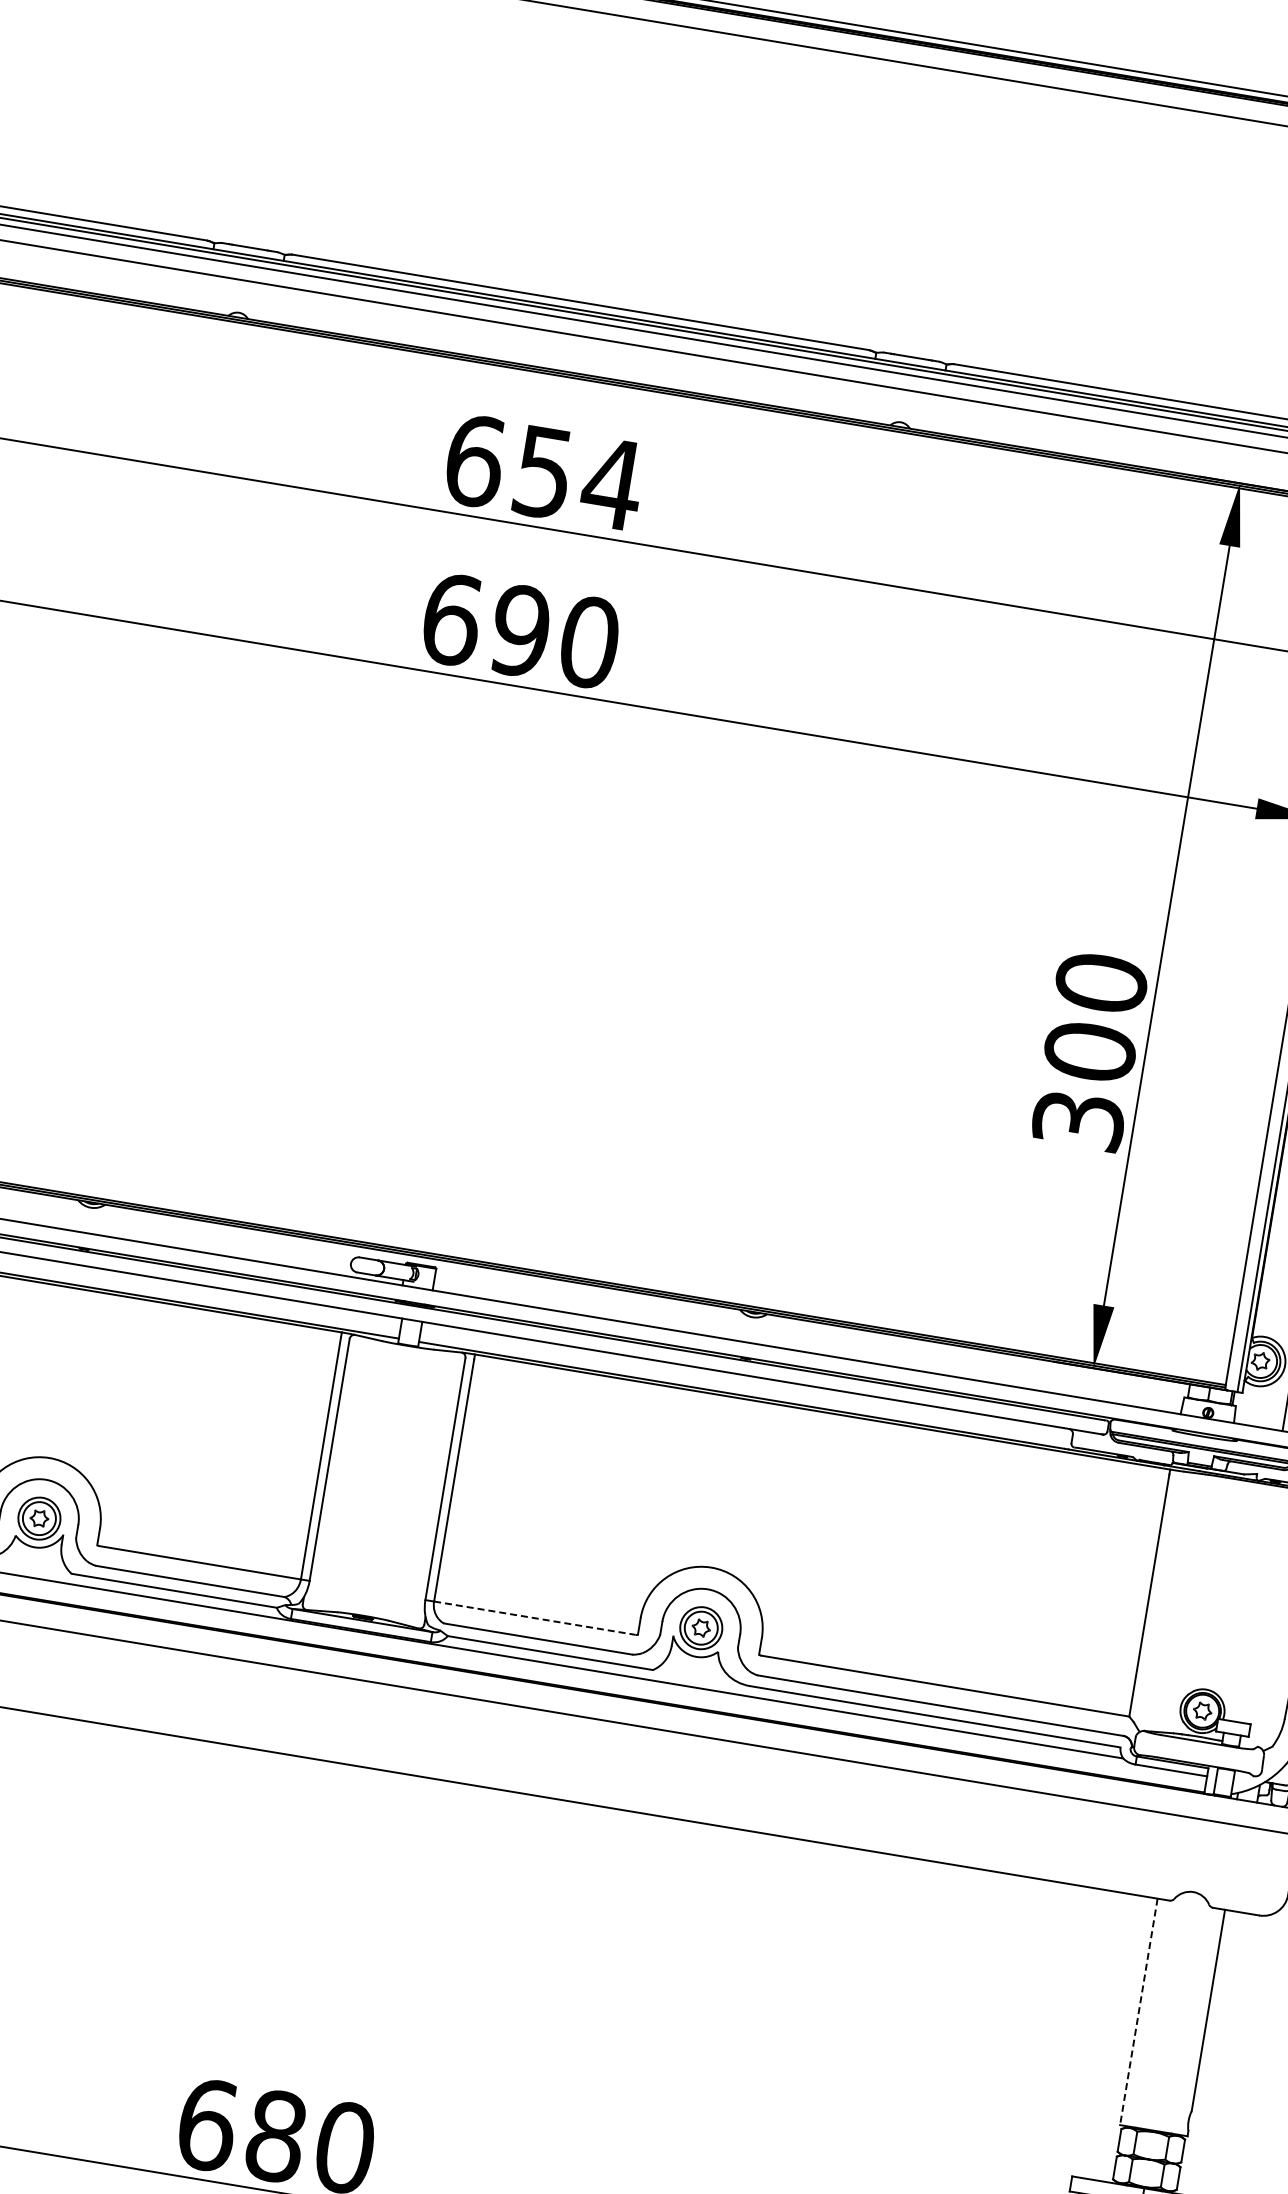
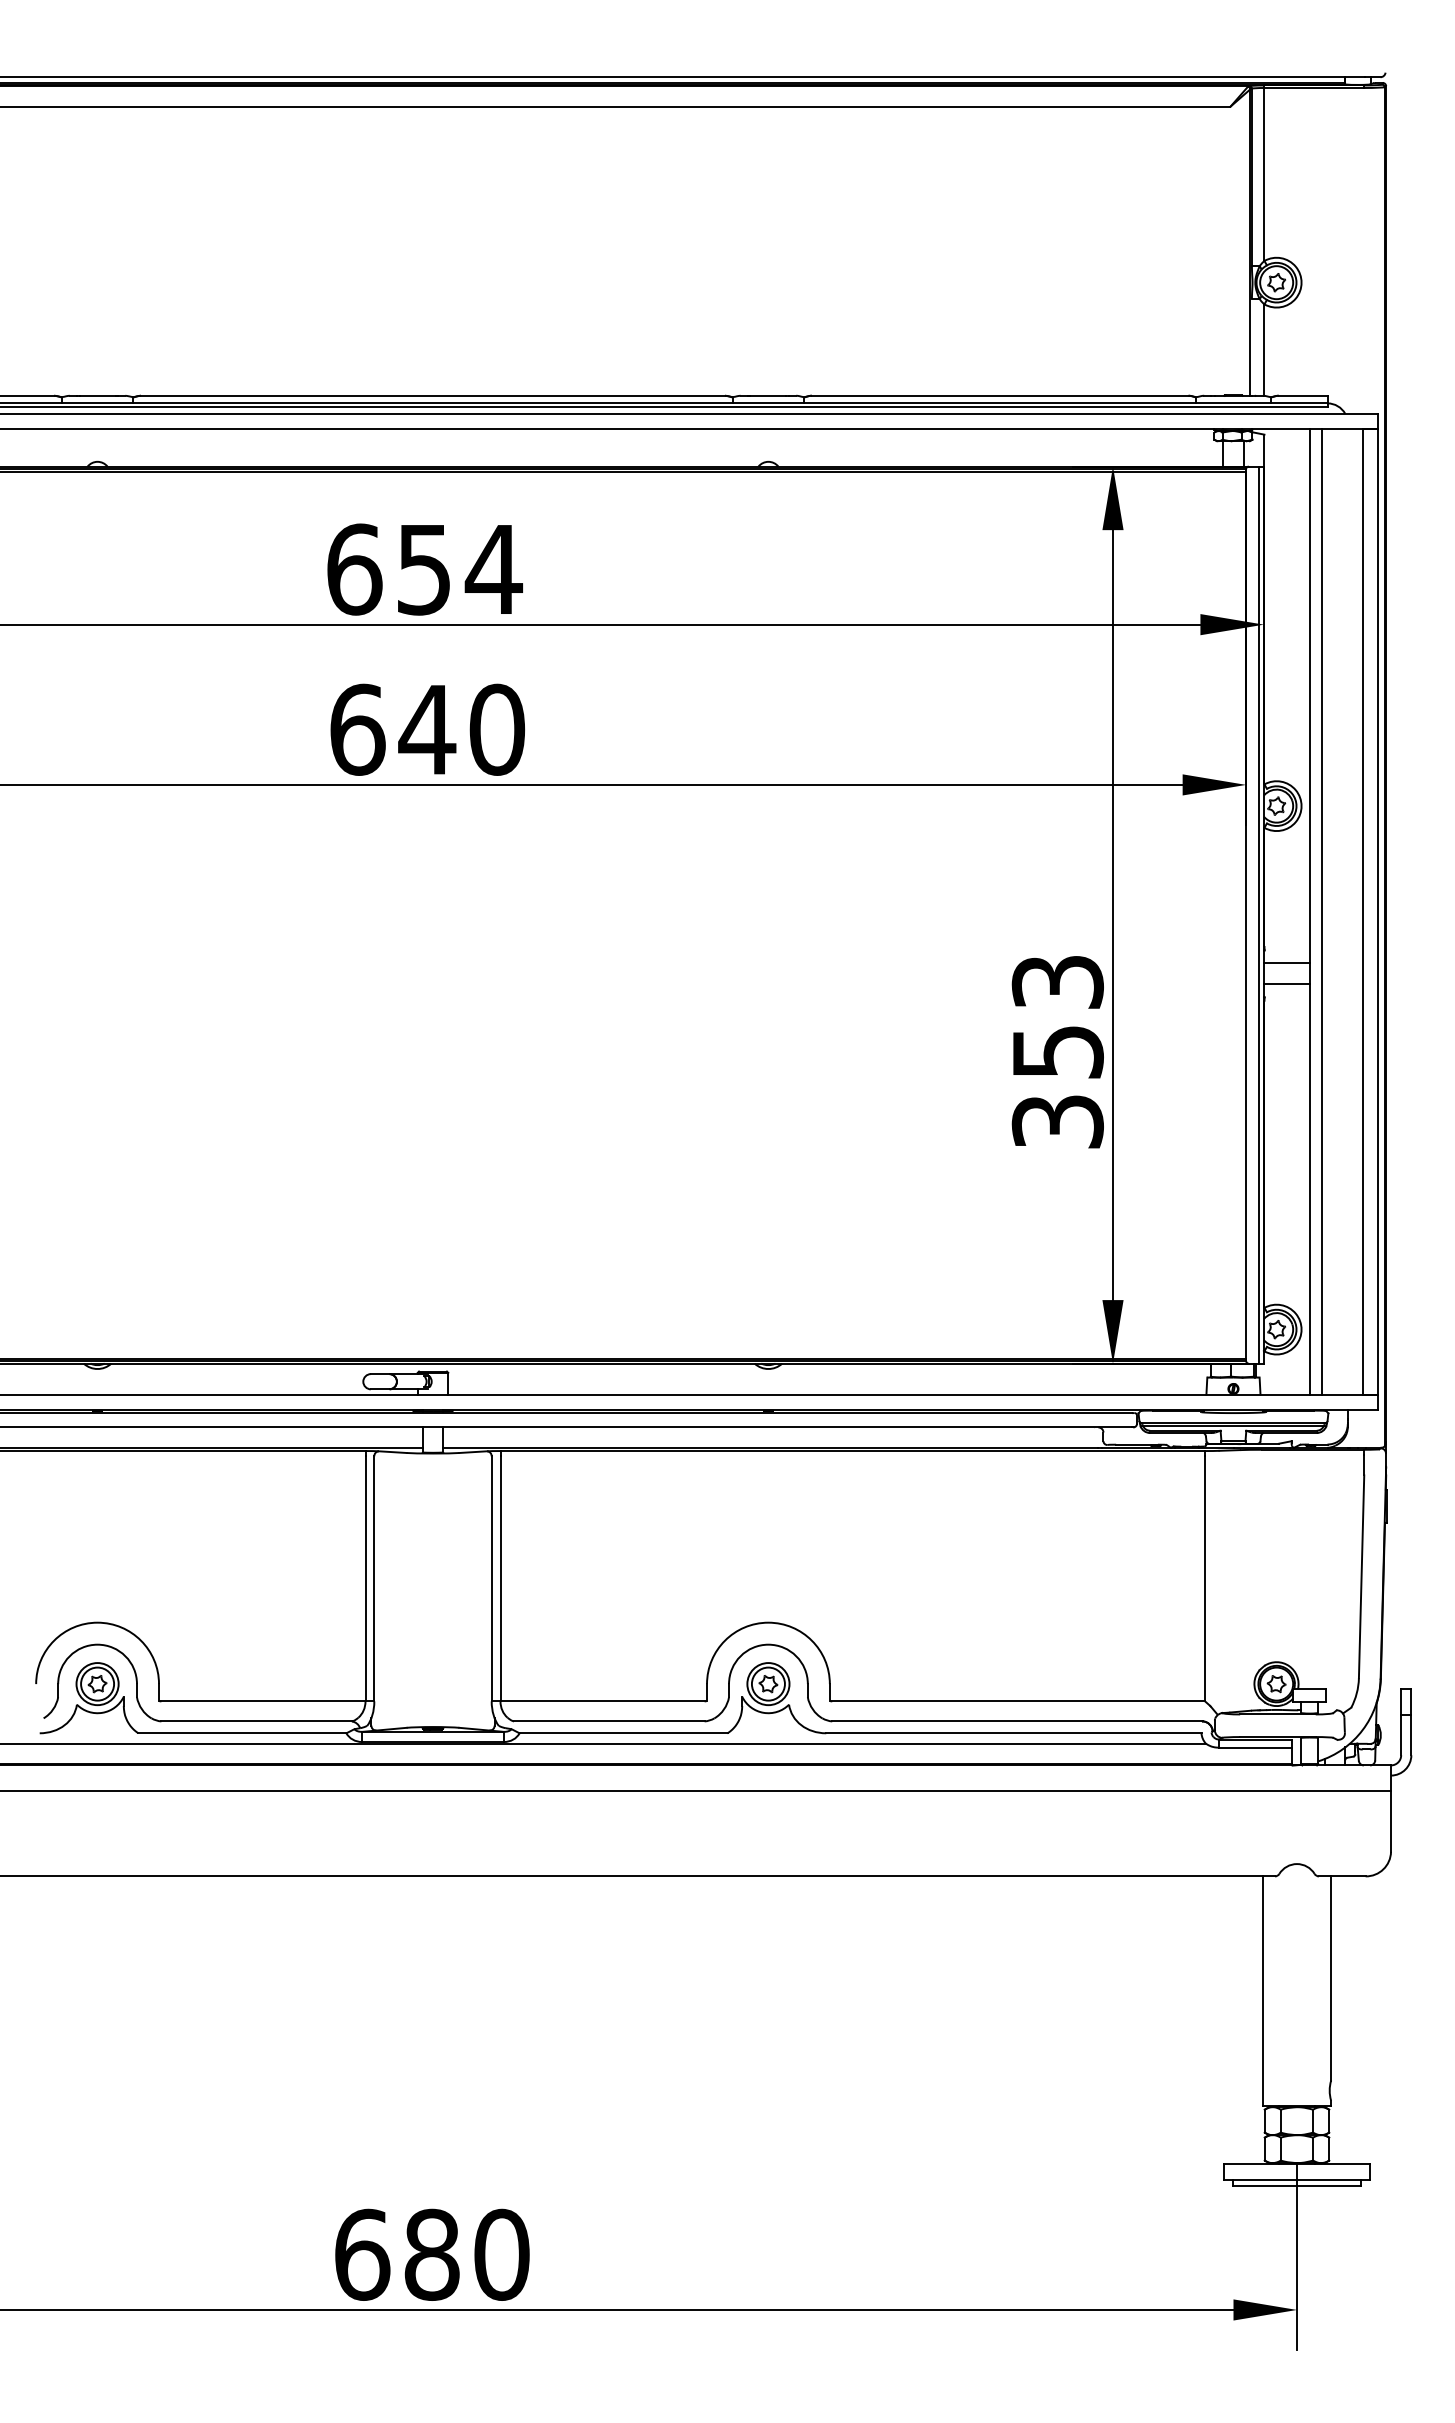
text: (520, 630) -> (427, 729), 690 -> 640
text: (1095, 1016) -> (1057, 1016), 300 -> 353
line: (535, 1618) -> (603, 1701), dashed -> solid
line: (1138, 2012) -> (1262, 1991), dashed -> solid

